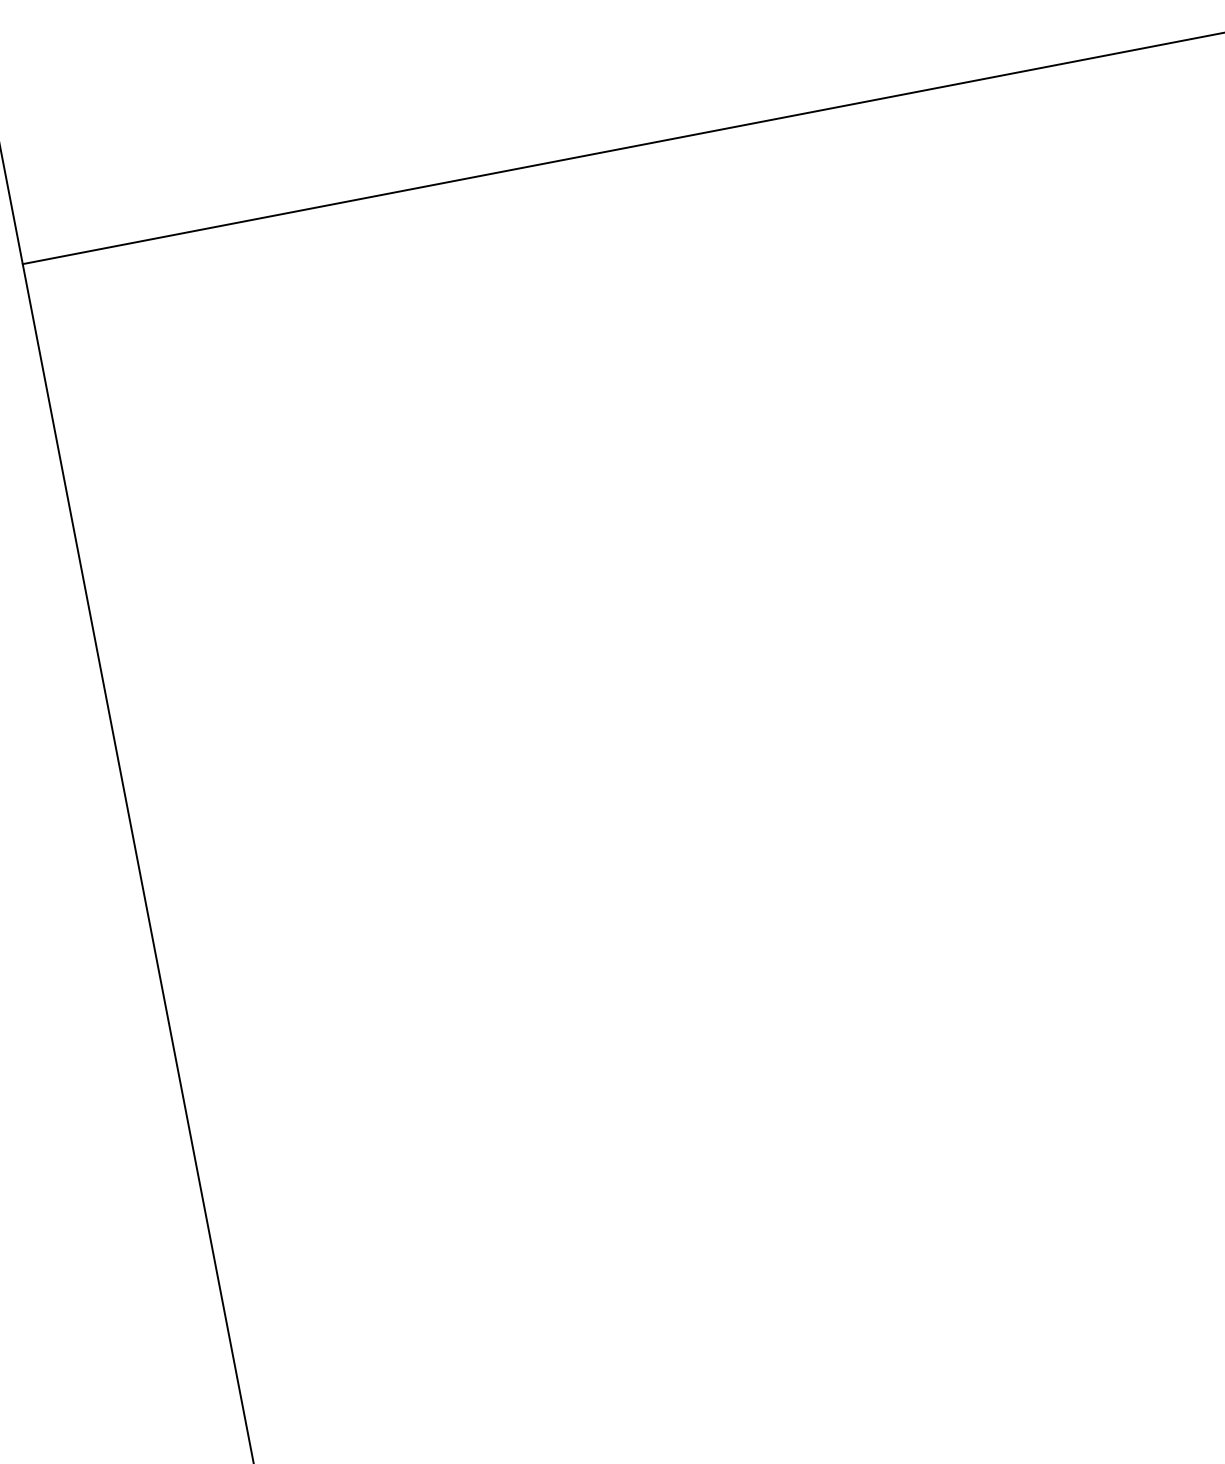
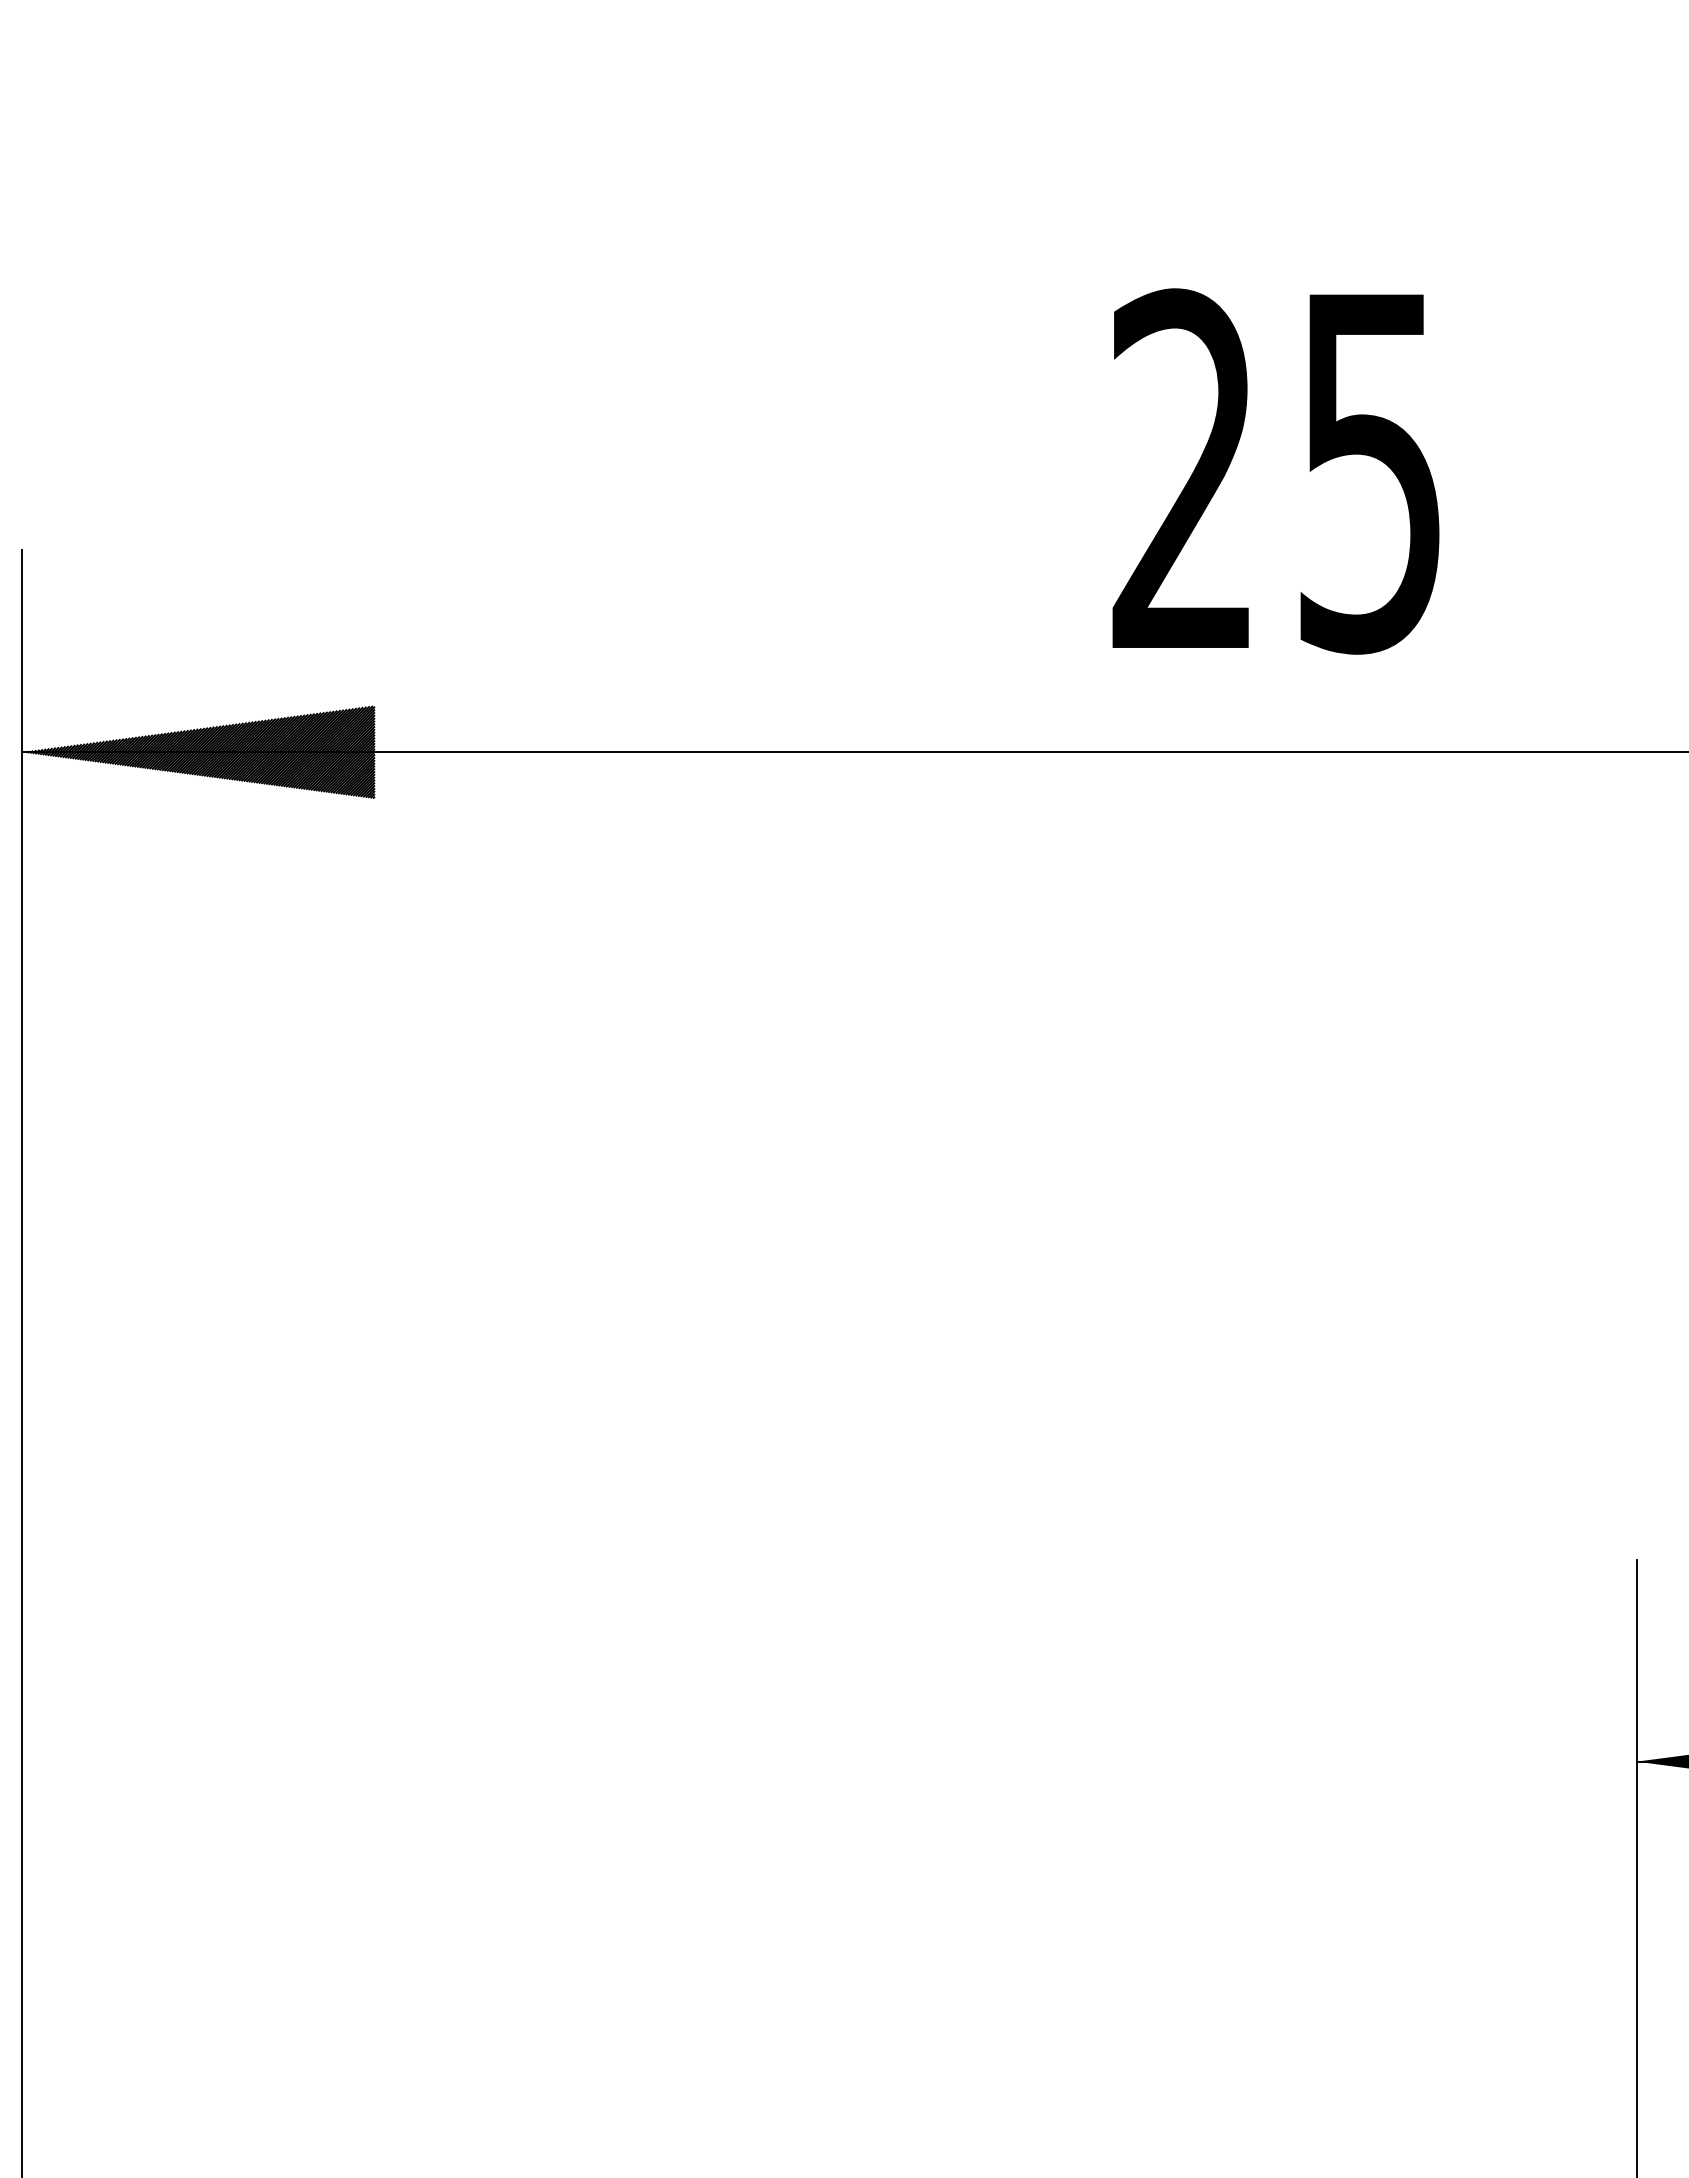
hatch: (177, 233) -> (198, 751), added

